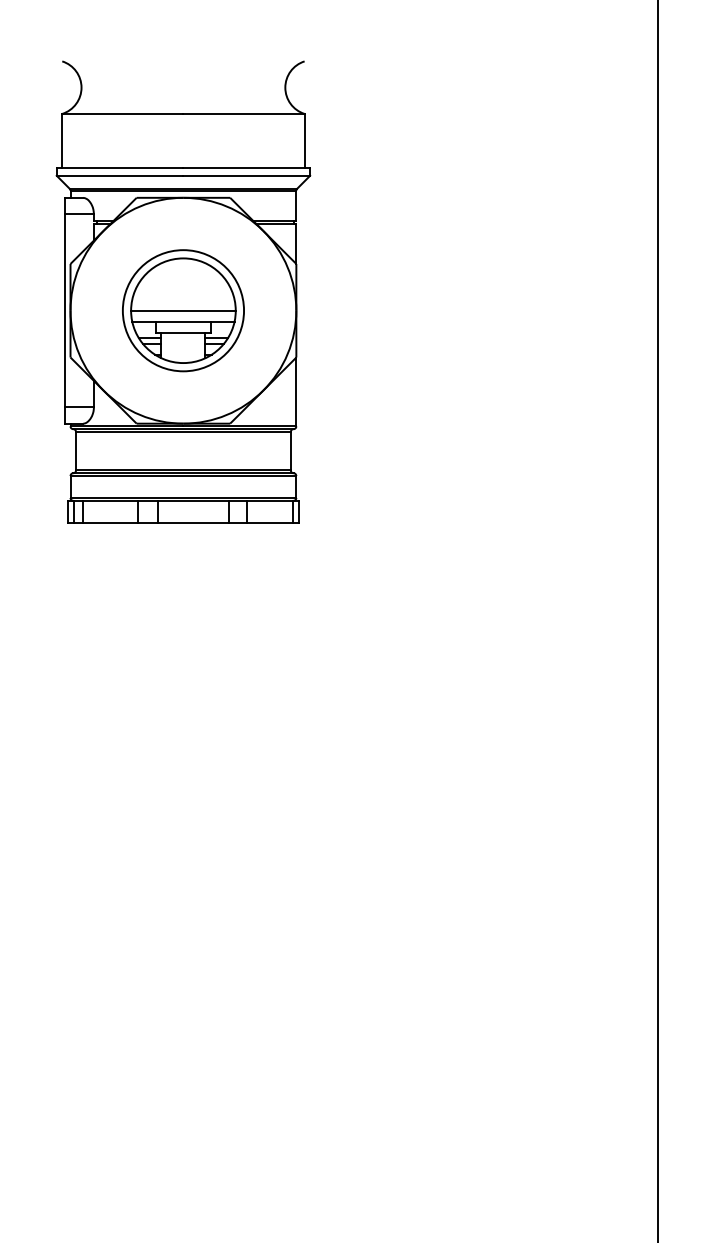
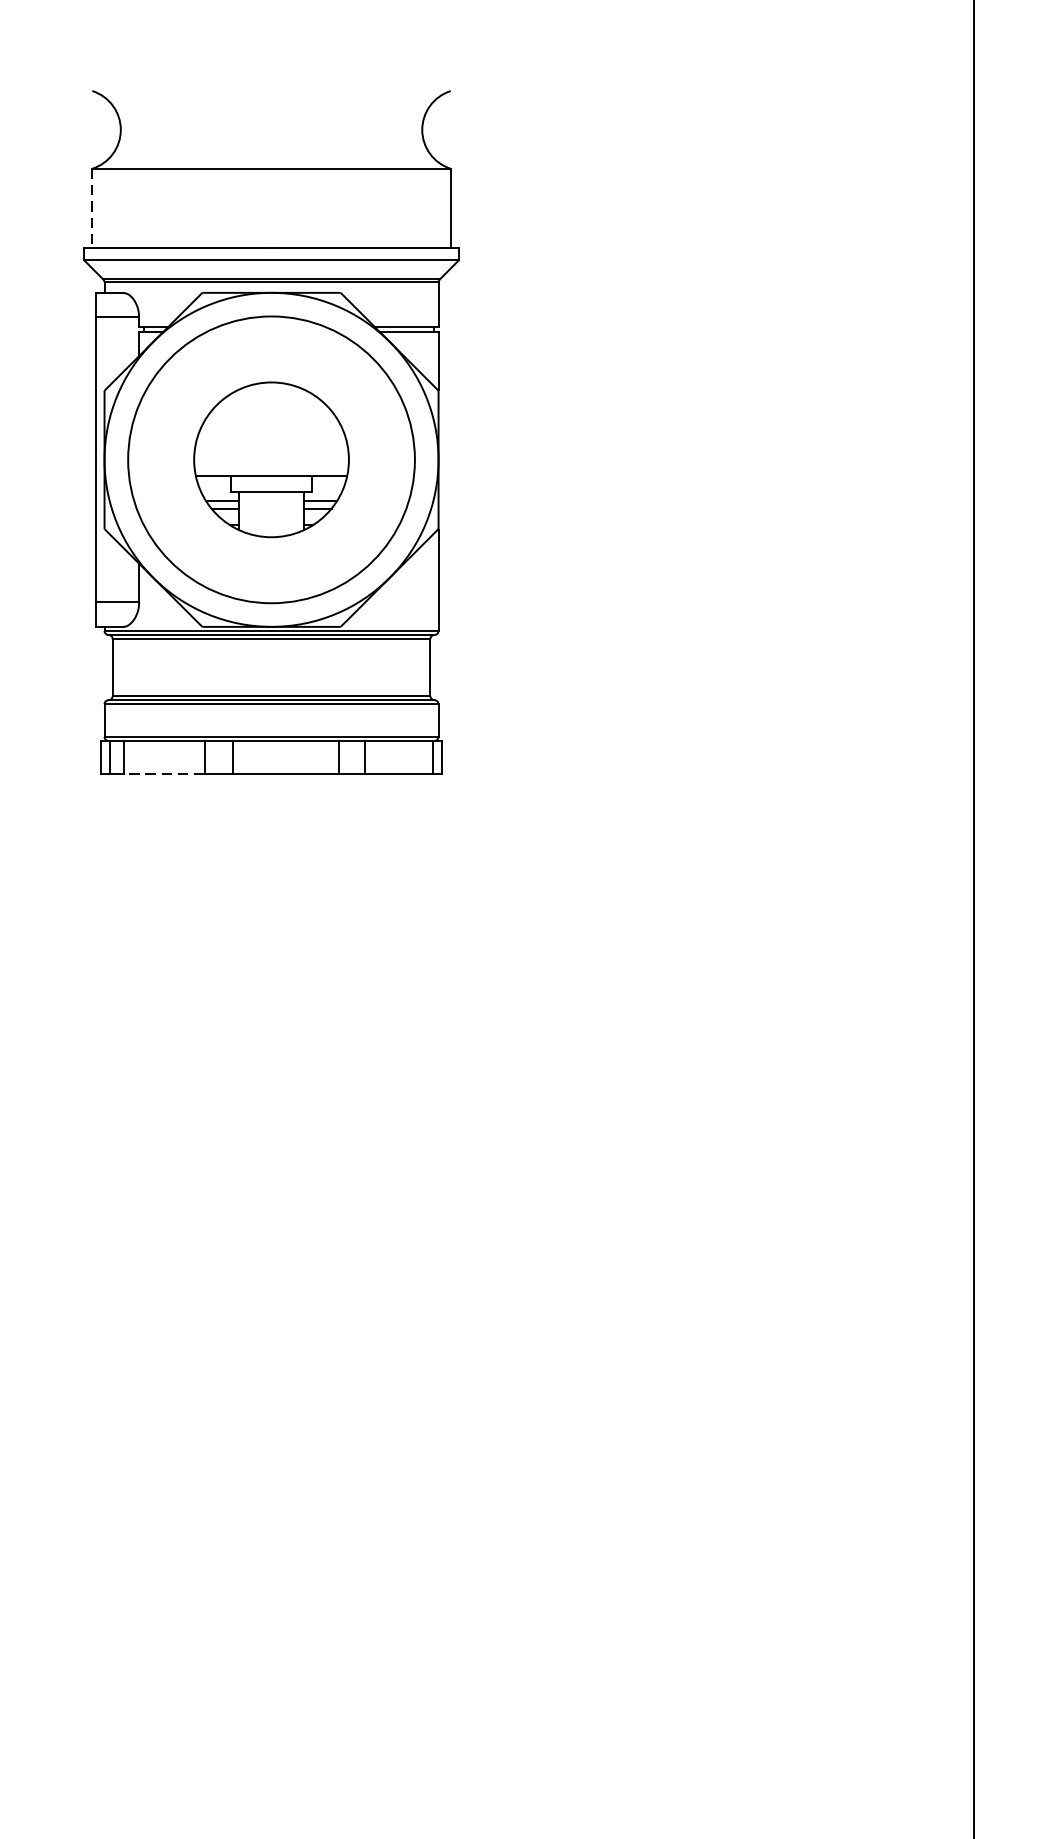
line: (62, 140) -> (92, 208), solid -> dashed
circle: (183, 310) -> (271, 459), size x1.6
line: (183, 310) -> (271, 459), removed
line: (110, 522) -> (163, 773), solid -> dashed

